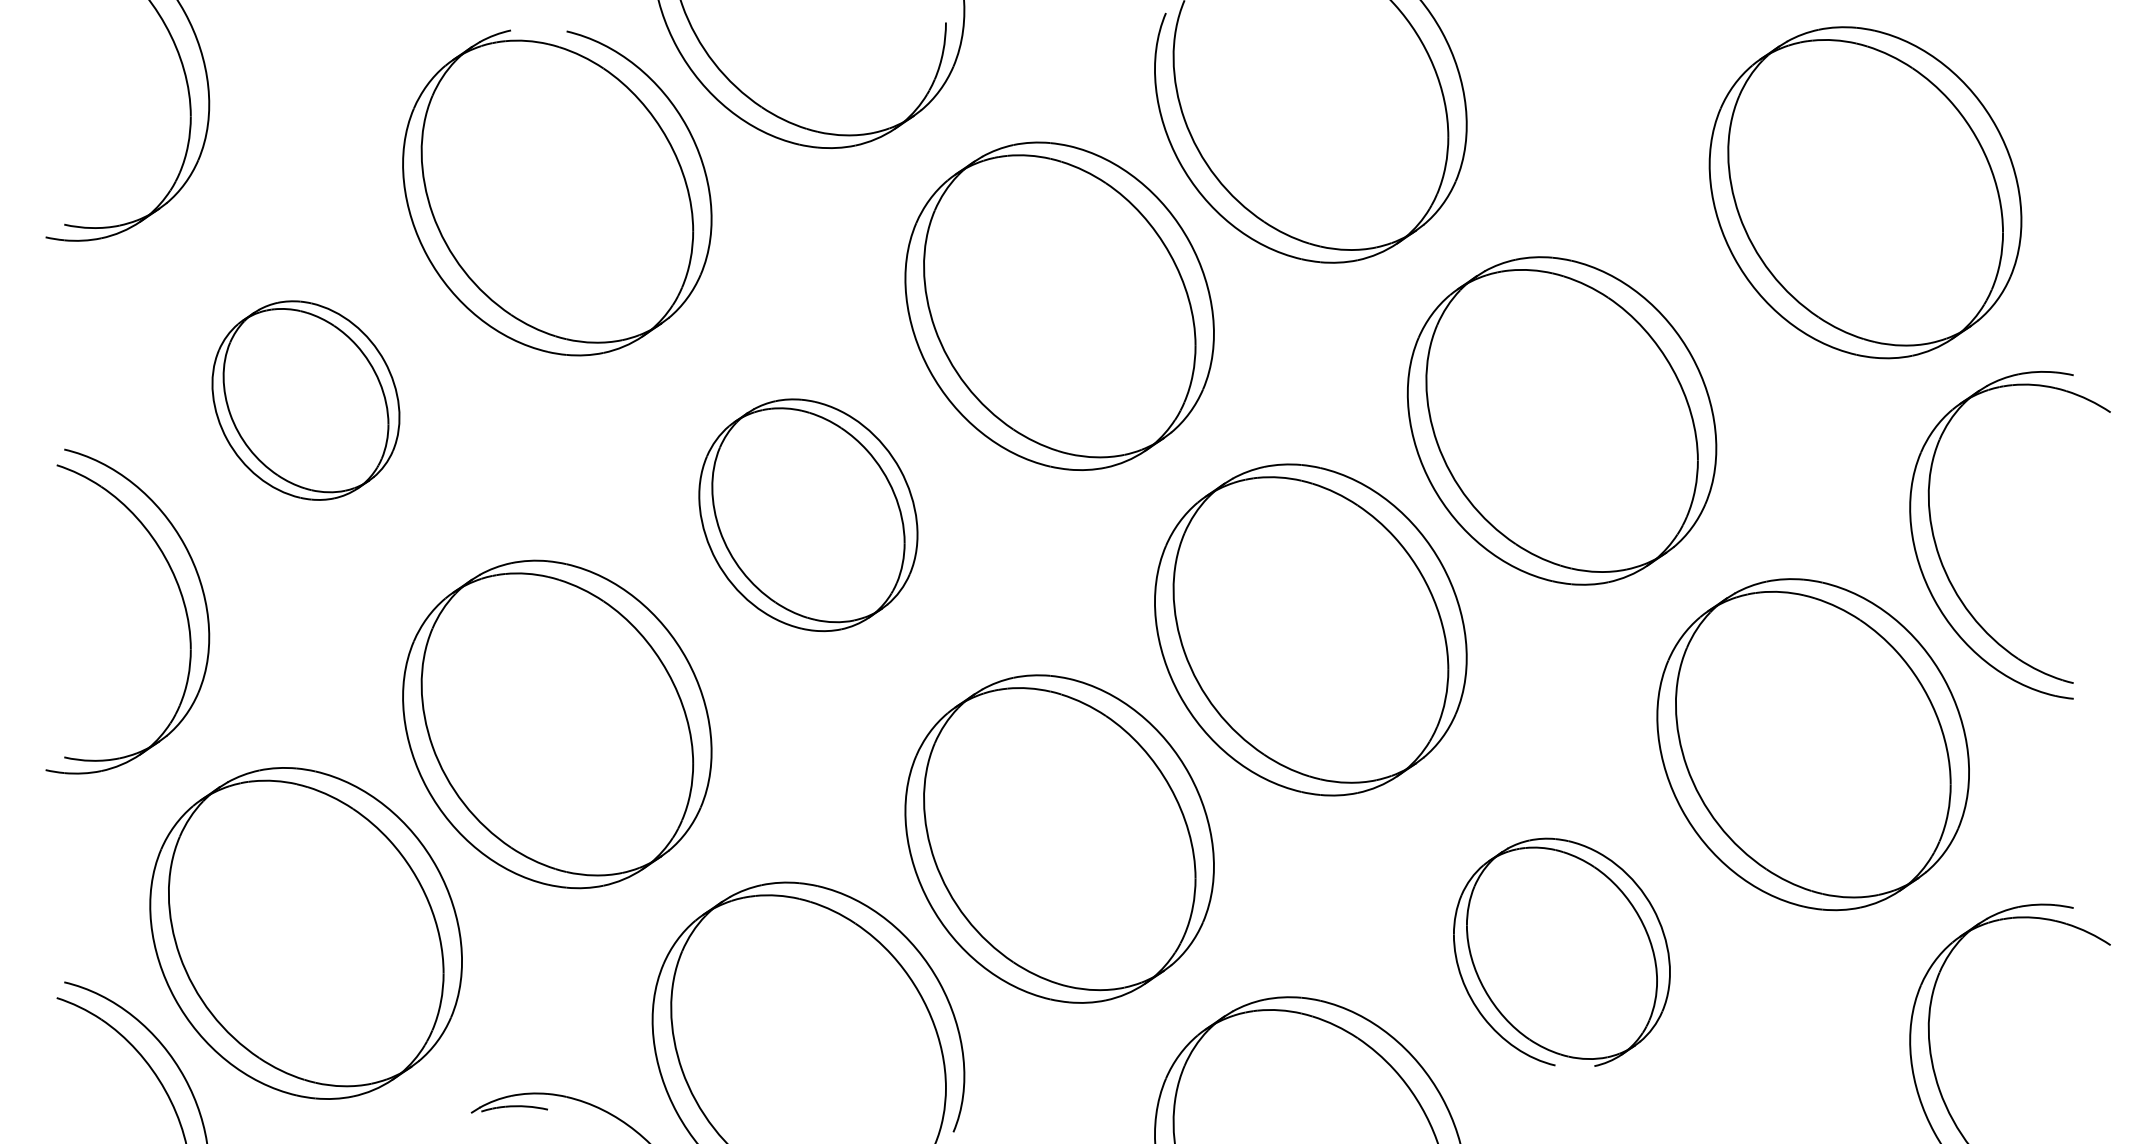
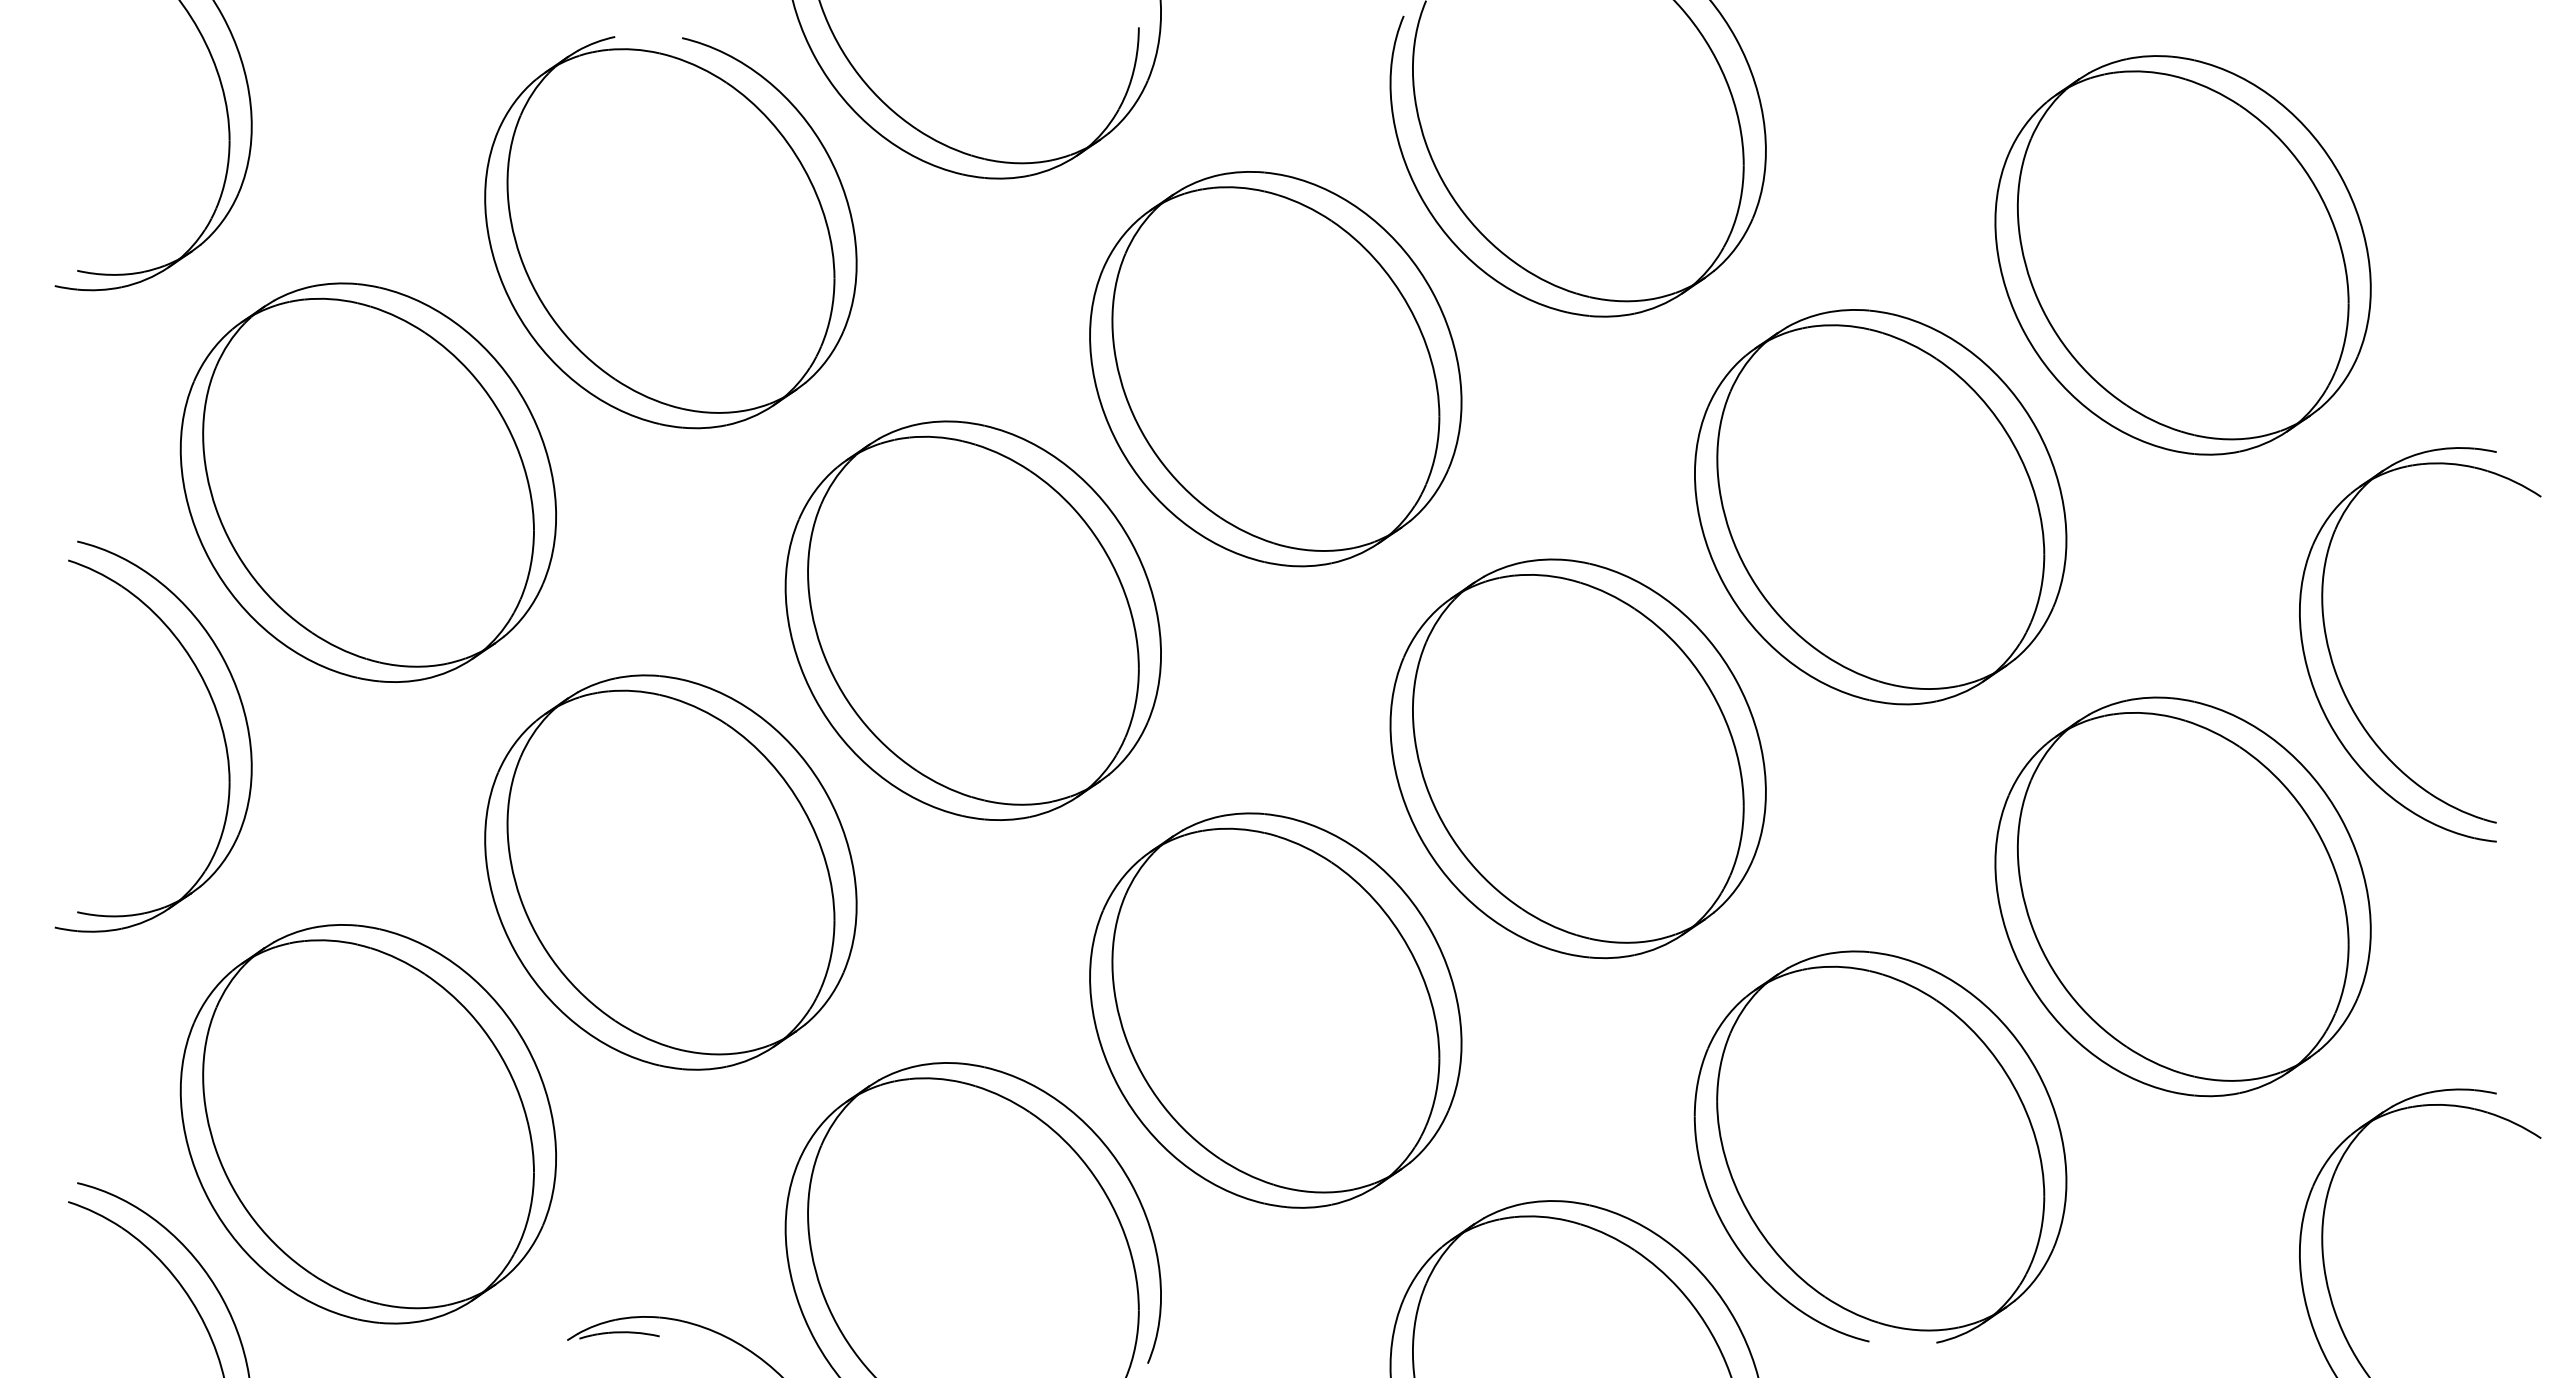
part: (1865, 192) -> (2182, 255), moved
part: (305, 400) -> (367, 482), size x1.67
part: (807, 515) -> (972, 620), size x1.43
part: (1561, 951) -> (1880, 1146), size x1.43

